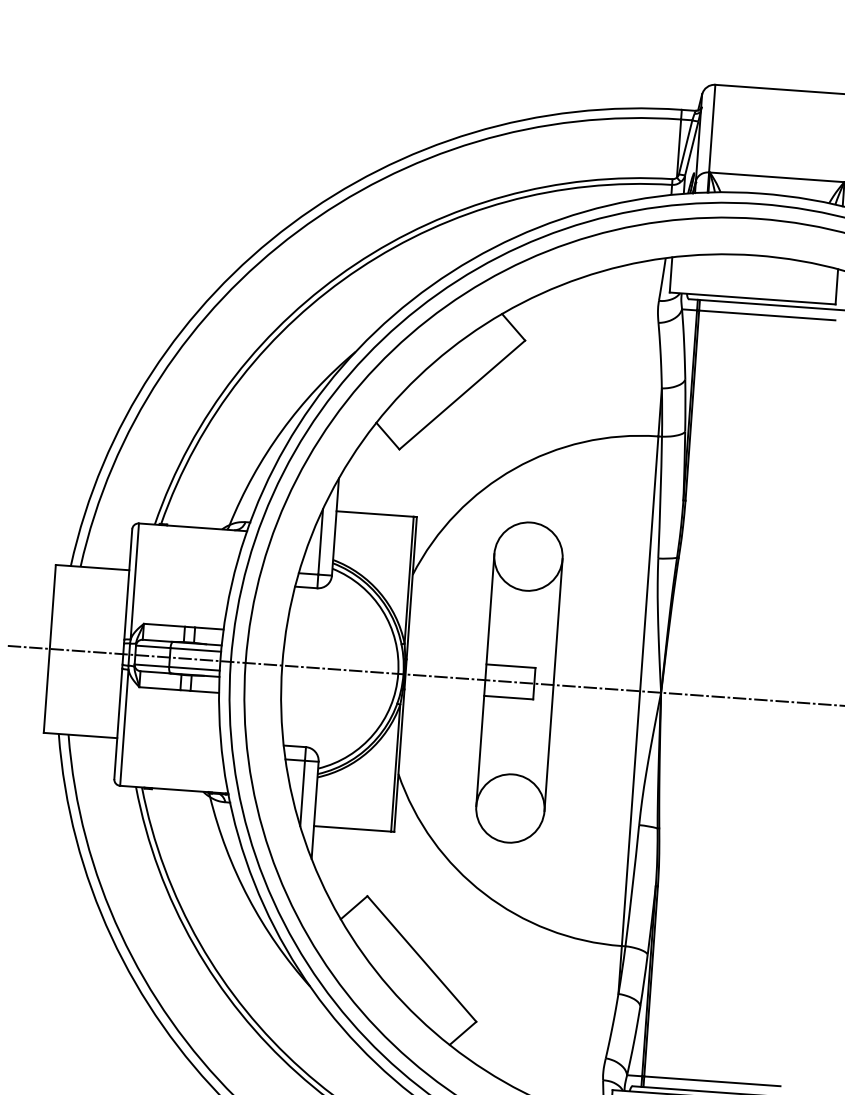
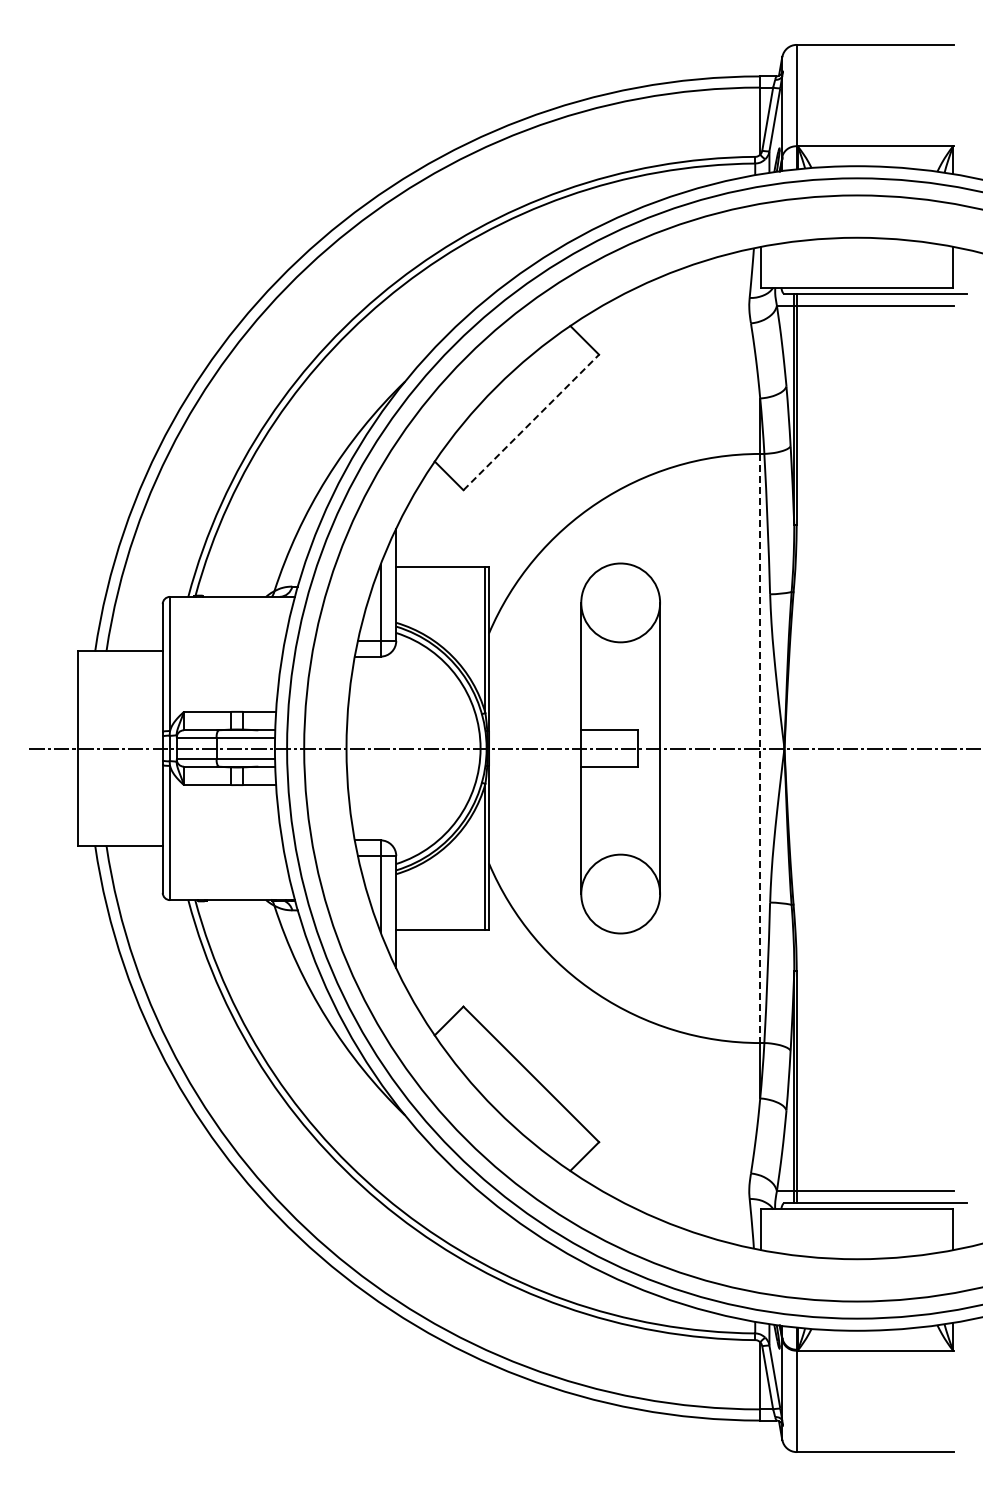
line: (462, 395) -> (531, 422), solid -> dashed
line: (640, 691) -> (760, 748), solid -> dashed

